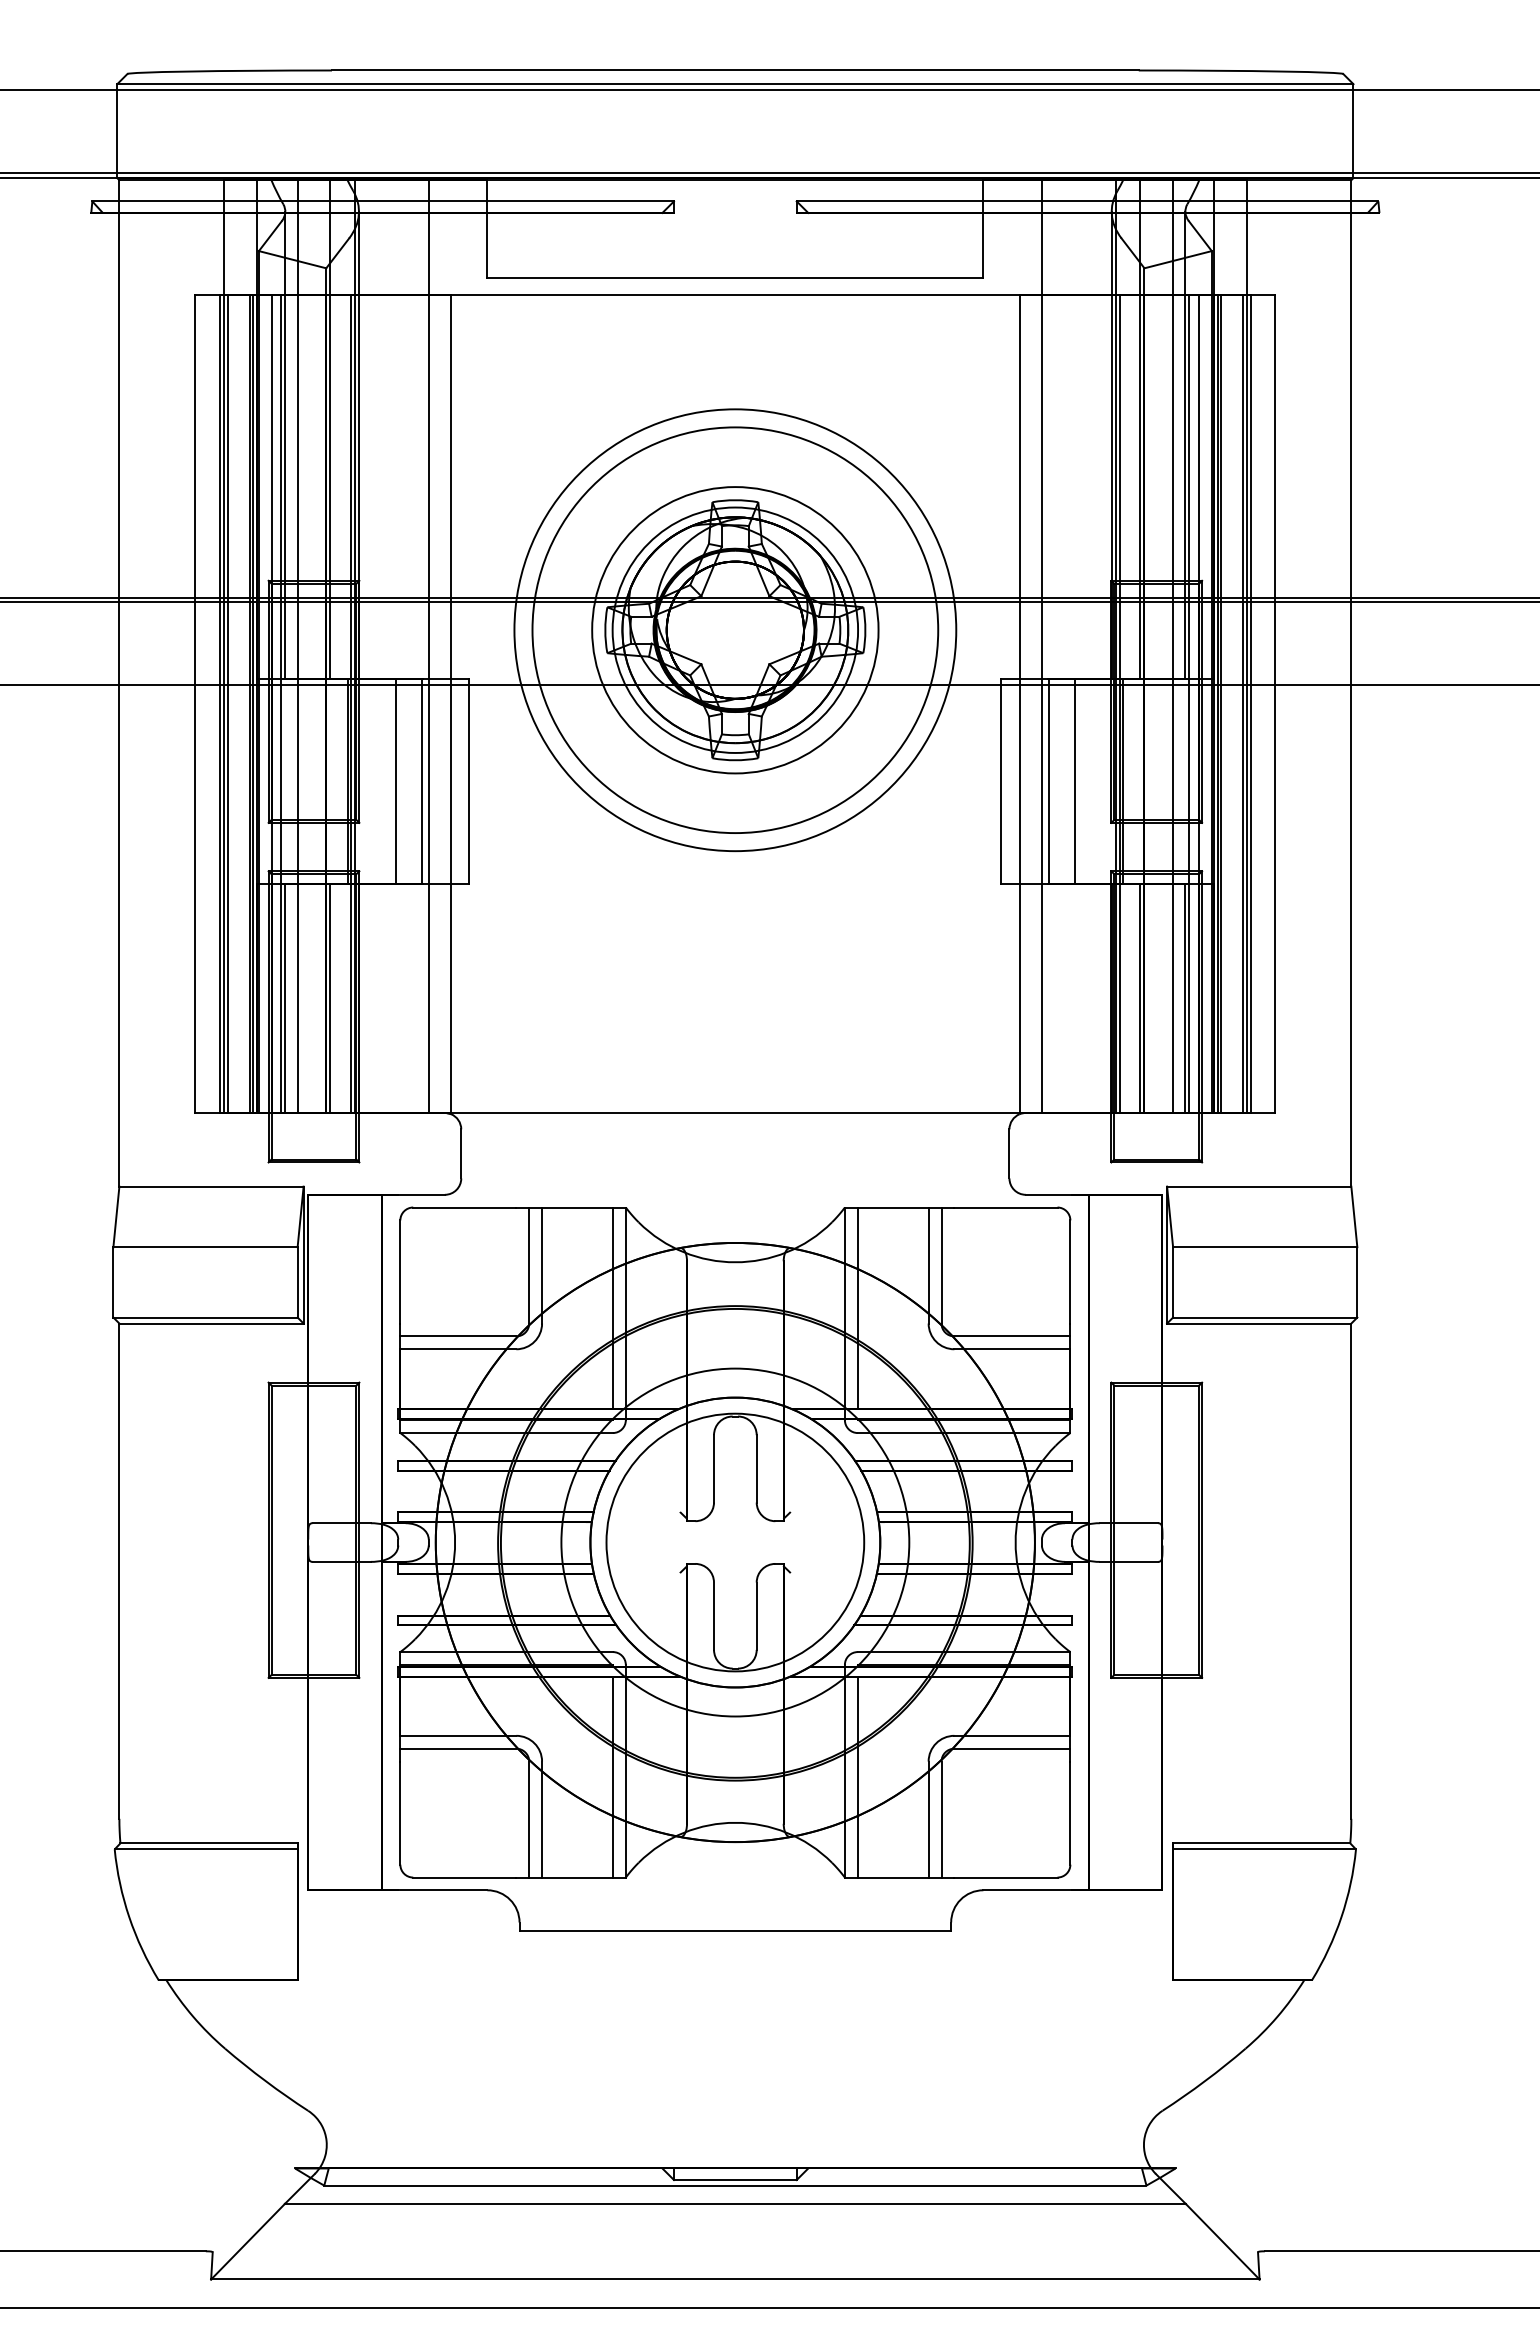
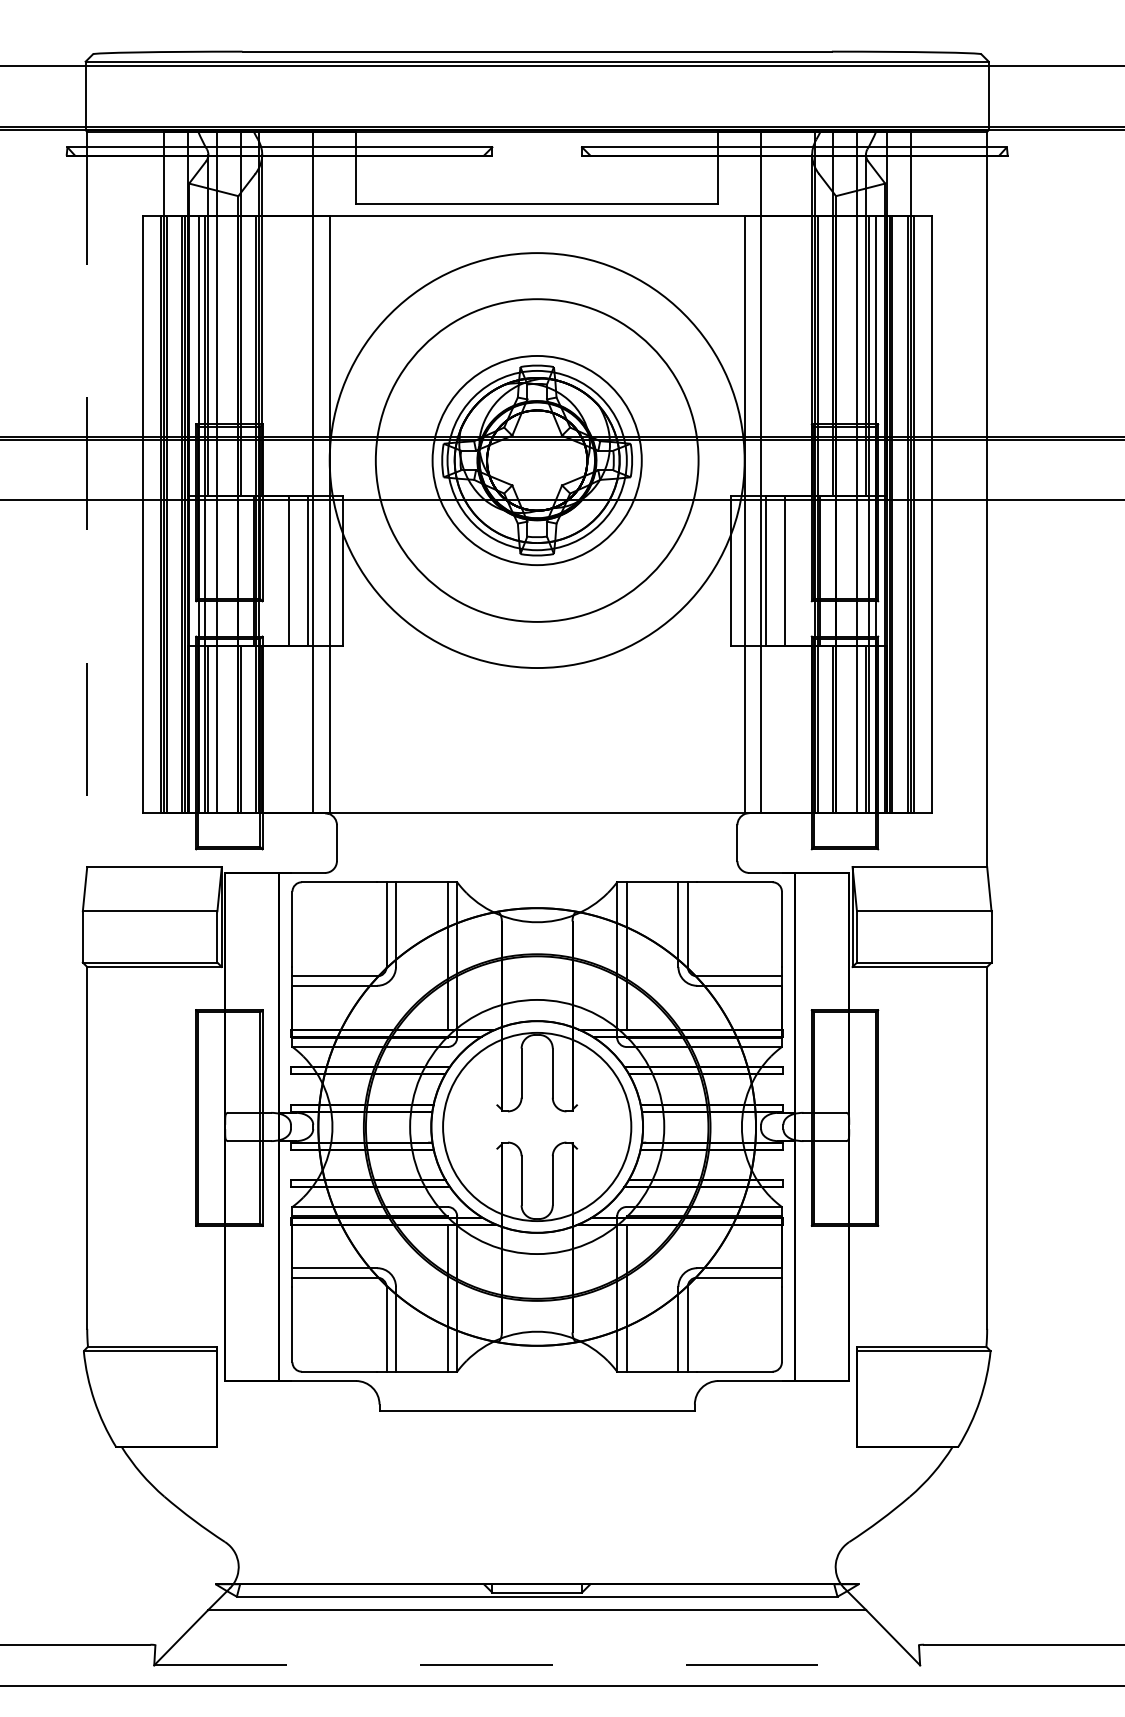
circle: (735, 630) -> (537, 460), size x1.4
line: (119, 683) -> (87, 499), solid -> dashed
line: (735, 2279) -> (537, 1665), solid -> dashed

